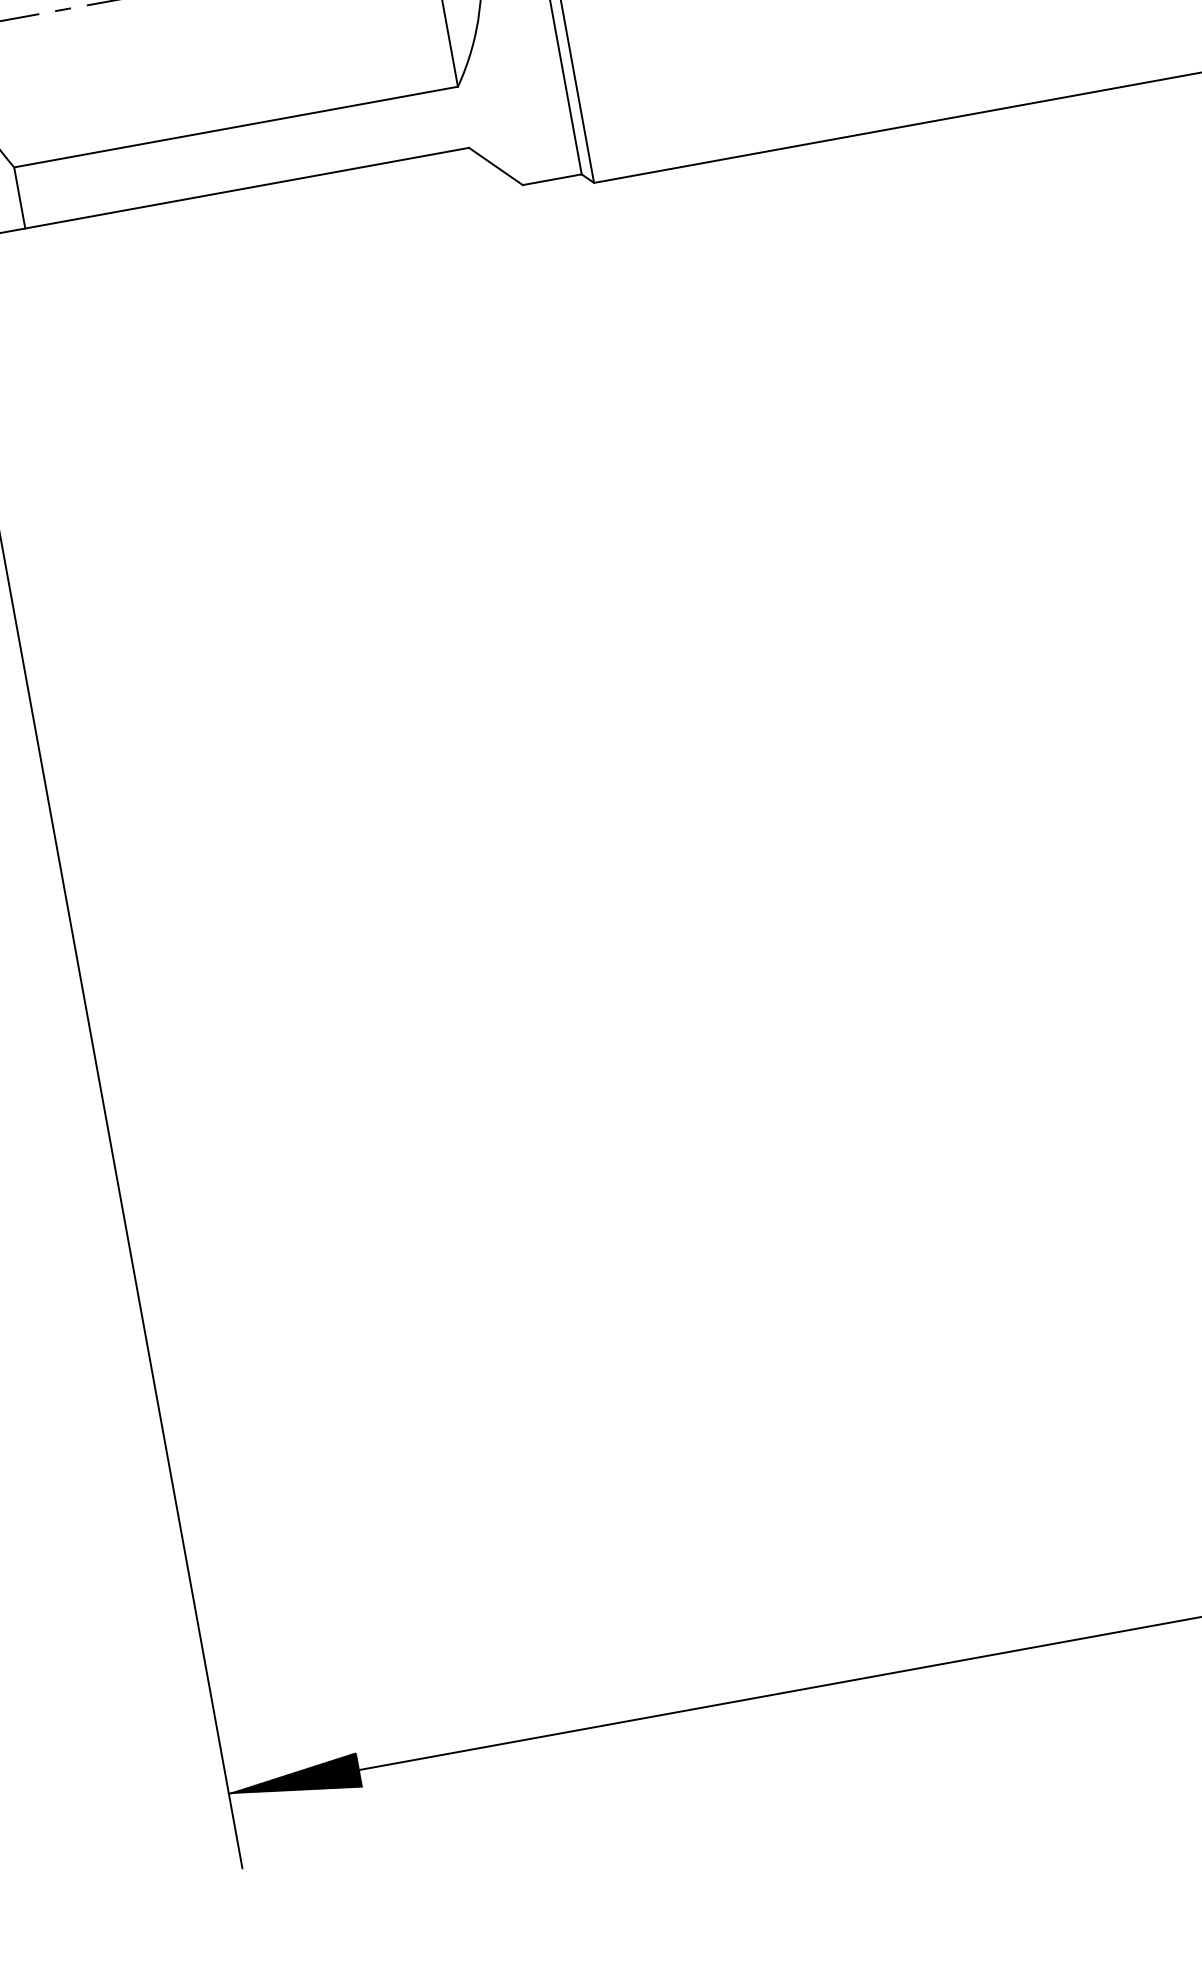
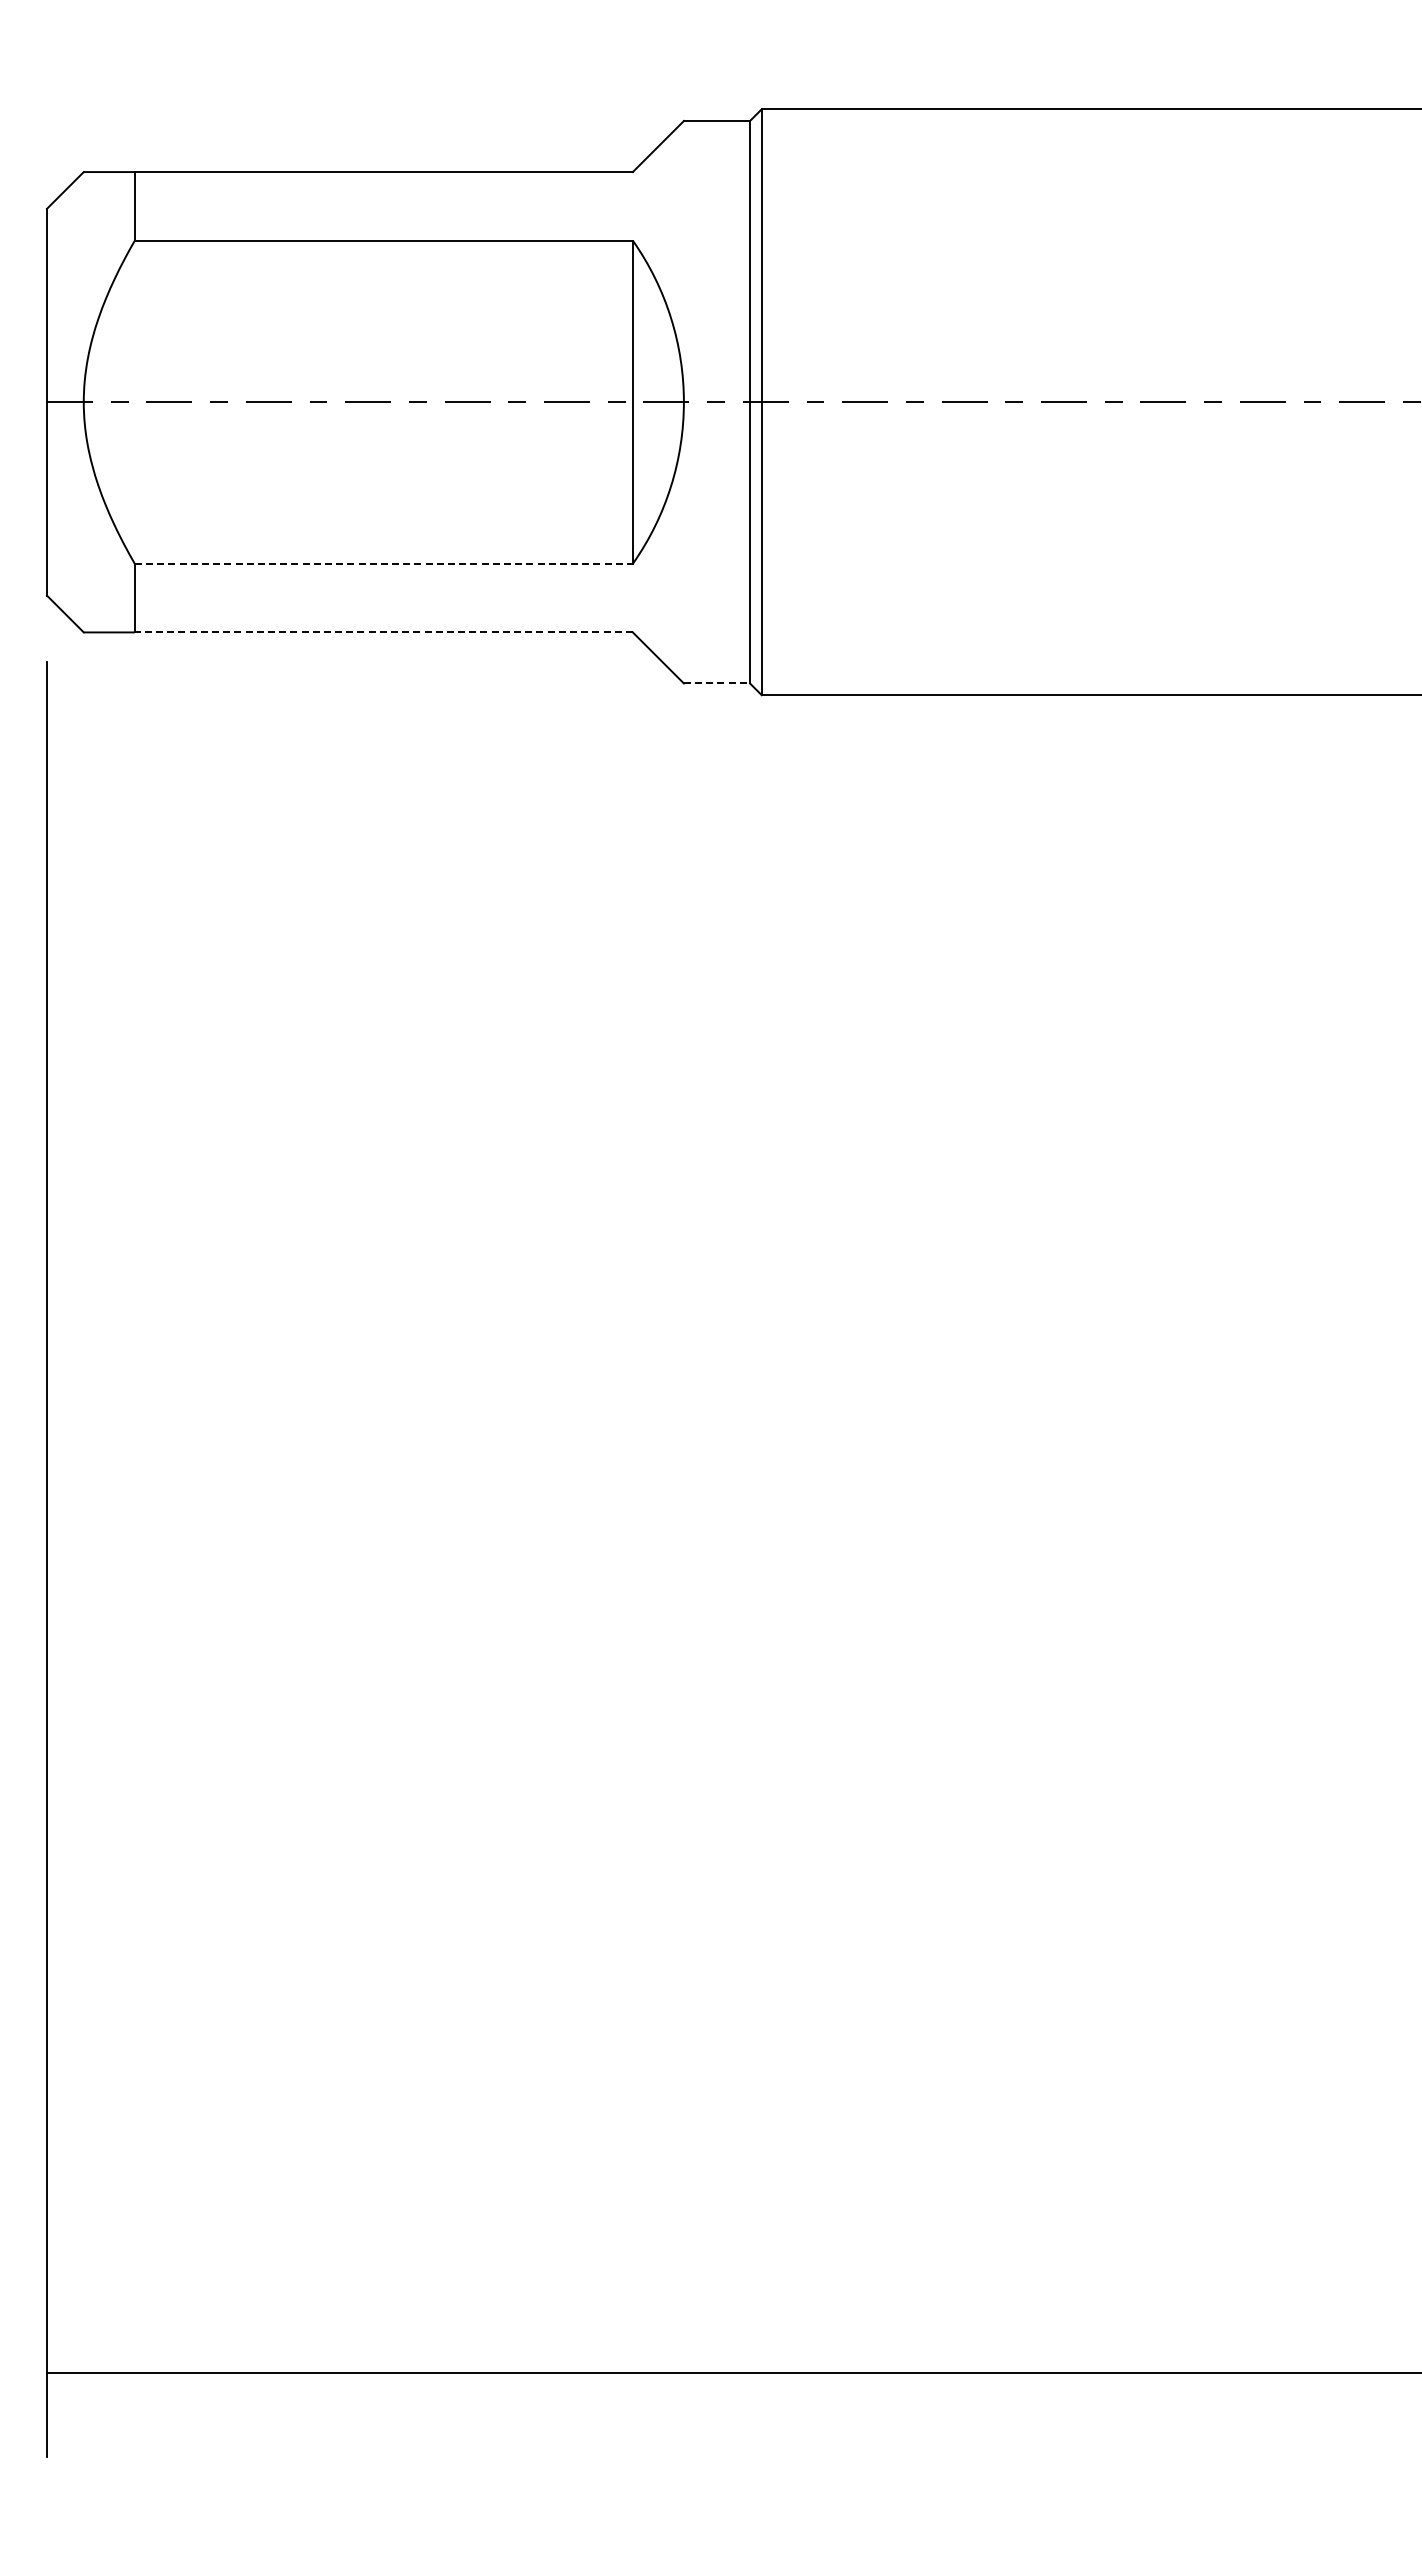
line: (236, 126) -> (384, 563), solid -> dashed
line: (552, 179) -> (717, 683), solid -> dashed
line: (246, 188) -> (383, 632), solid -> dashed
hatch: (294, 1781) -> (120, 2372), removed

